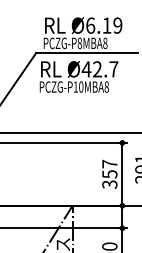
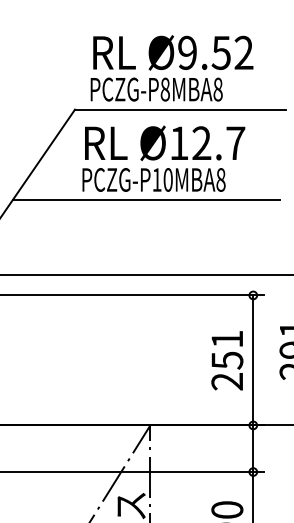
text: (104, 25) -> (216, 52), Ø6.19 -> Ø9.52
text: (86, 69) -> (179, 143), Ø42.7 -> Ø12.7
line: (70, 96) -> (145, 199), added
text: (109, 173) -> (226, 358), 357 -> 251

